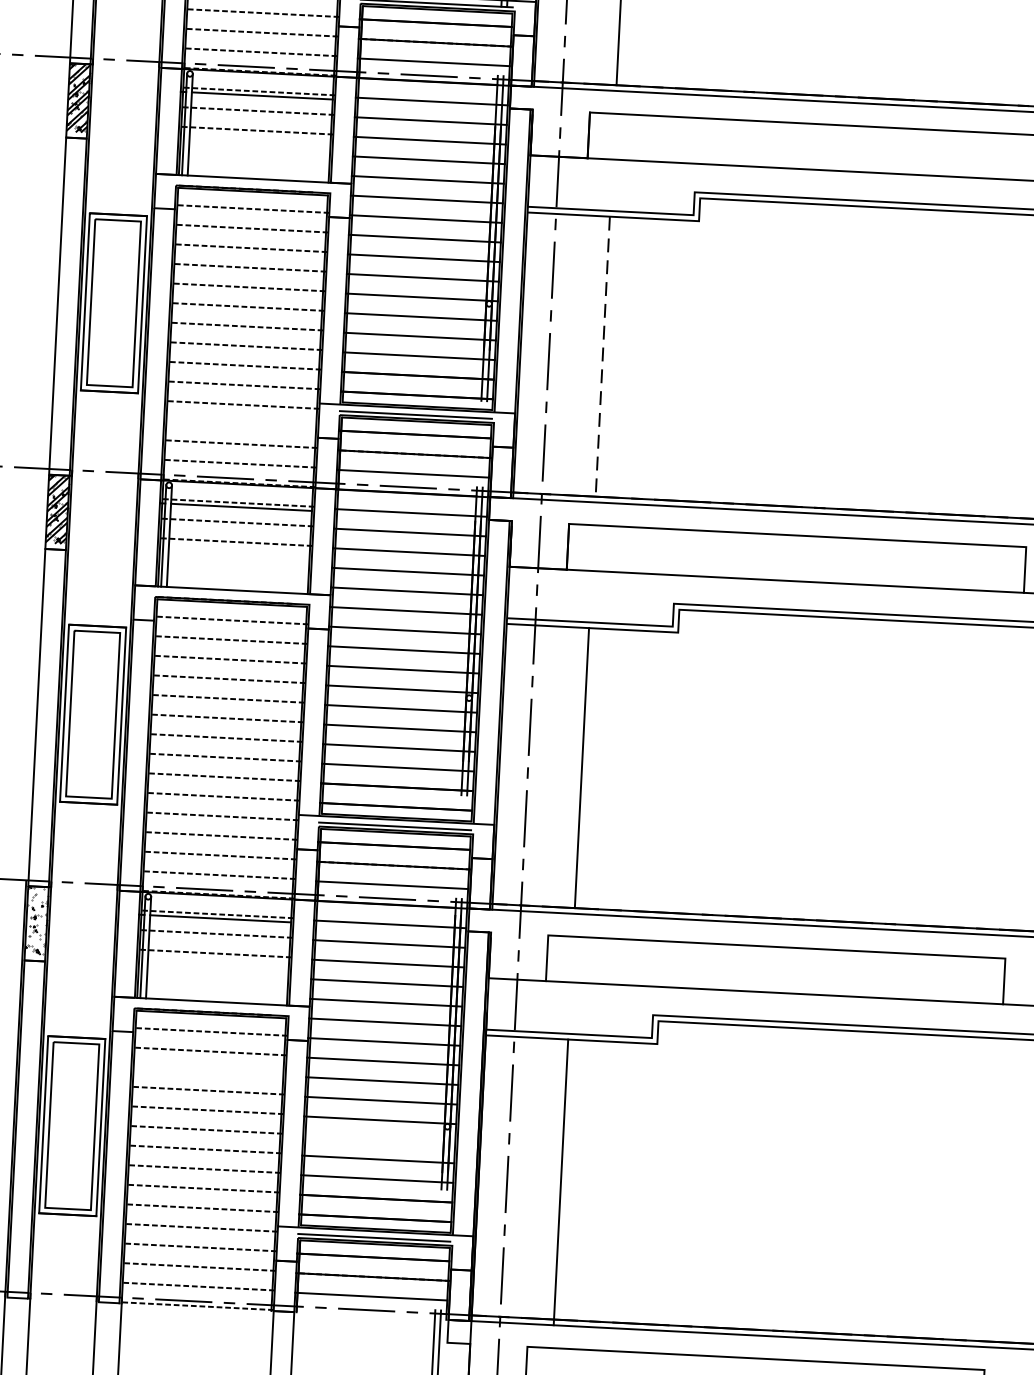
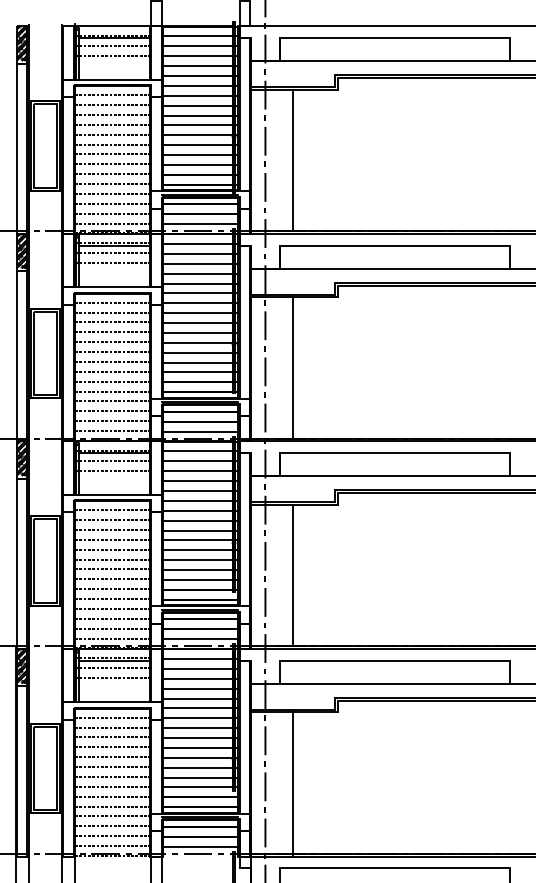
line: (602, 357) -> (292, 368), dashed -> solid
line: (241, 424) -> (112, 411), added
hatch: (37, 921) -> (22, 666), added
line: (208, 1071) -> (112, 737), added
line: (378, 1139) -> (199, 767), added

